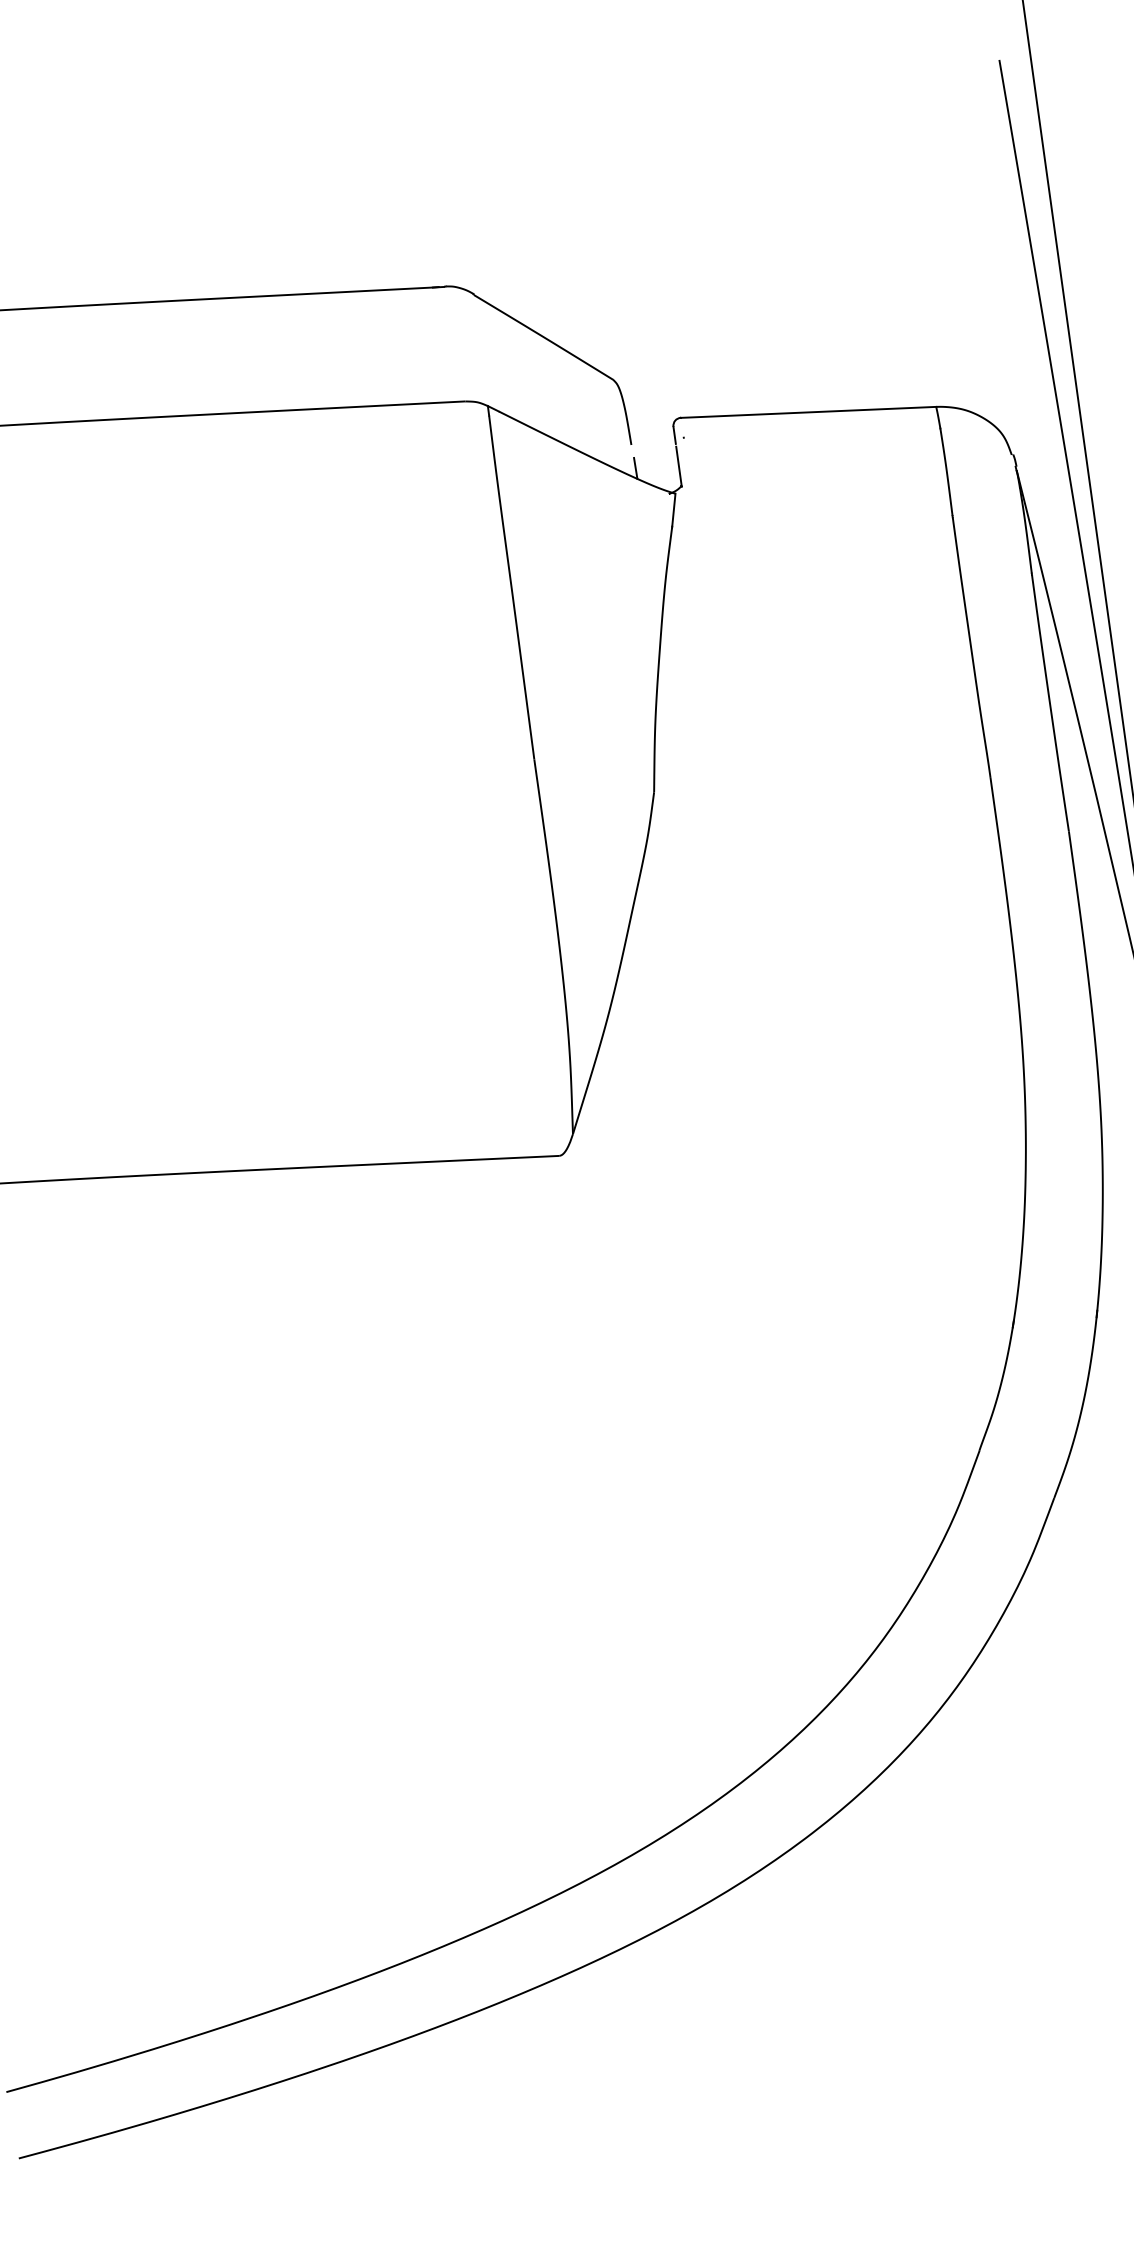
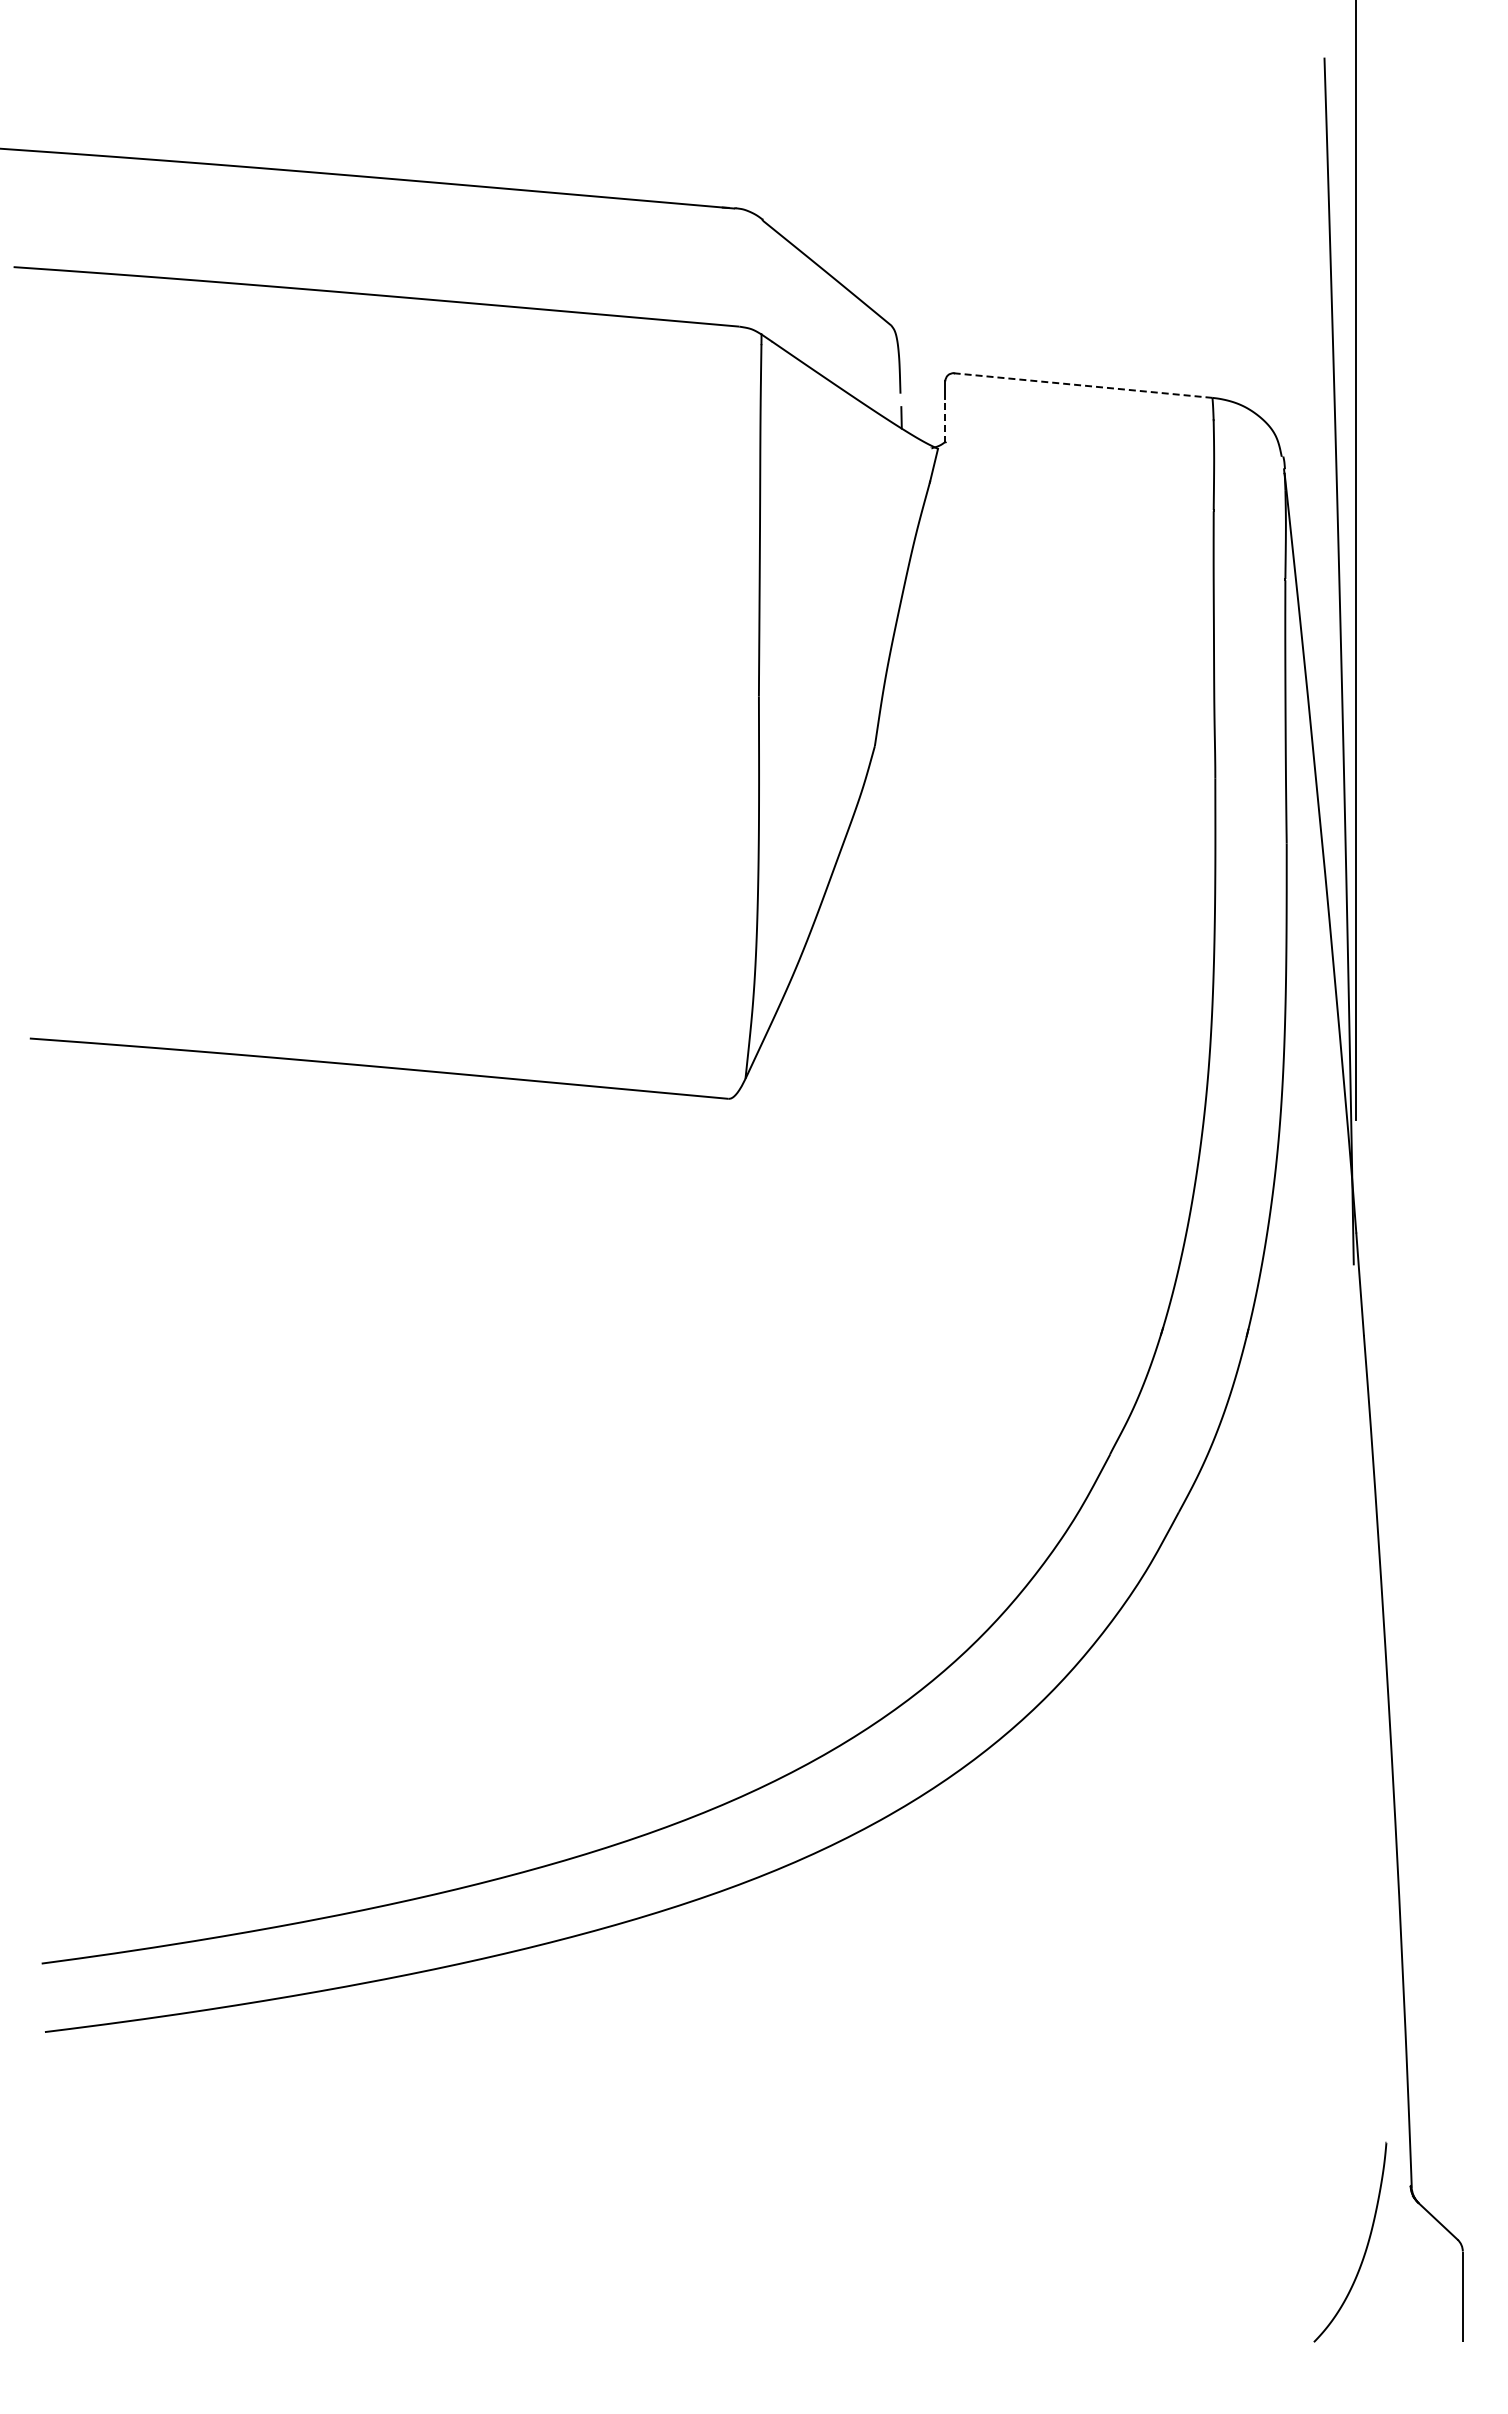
line: (808, 412) -> (1083, 385), solid -> dashed
line: (679, 466) -> (945, 421), solid -> dashed

